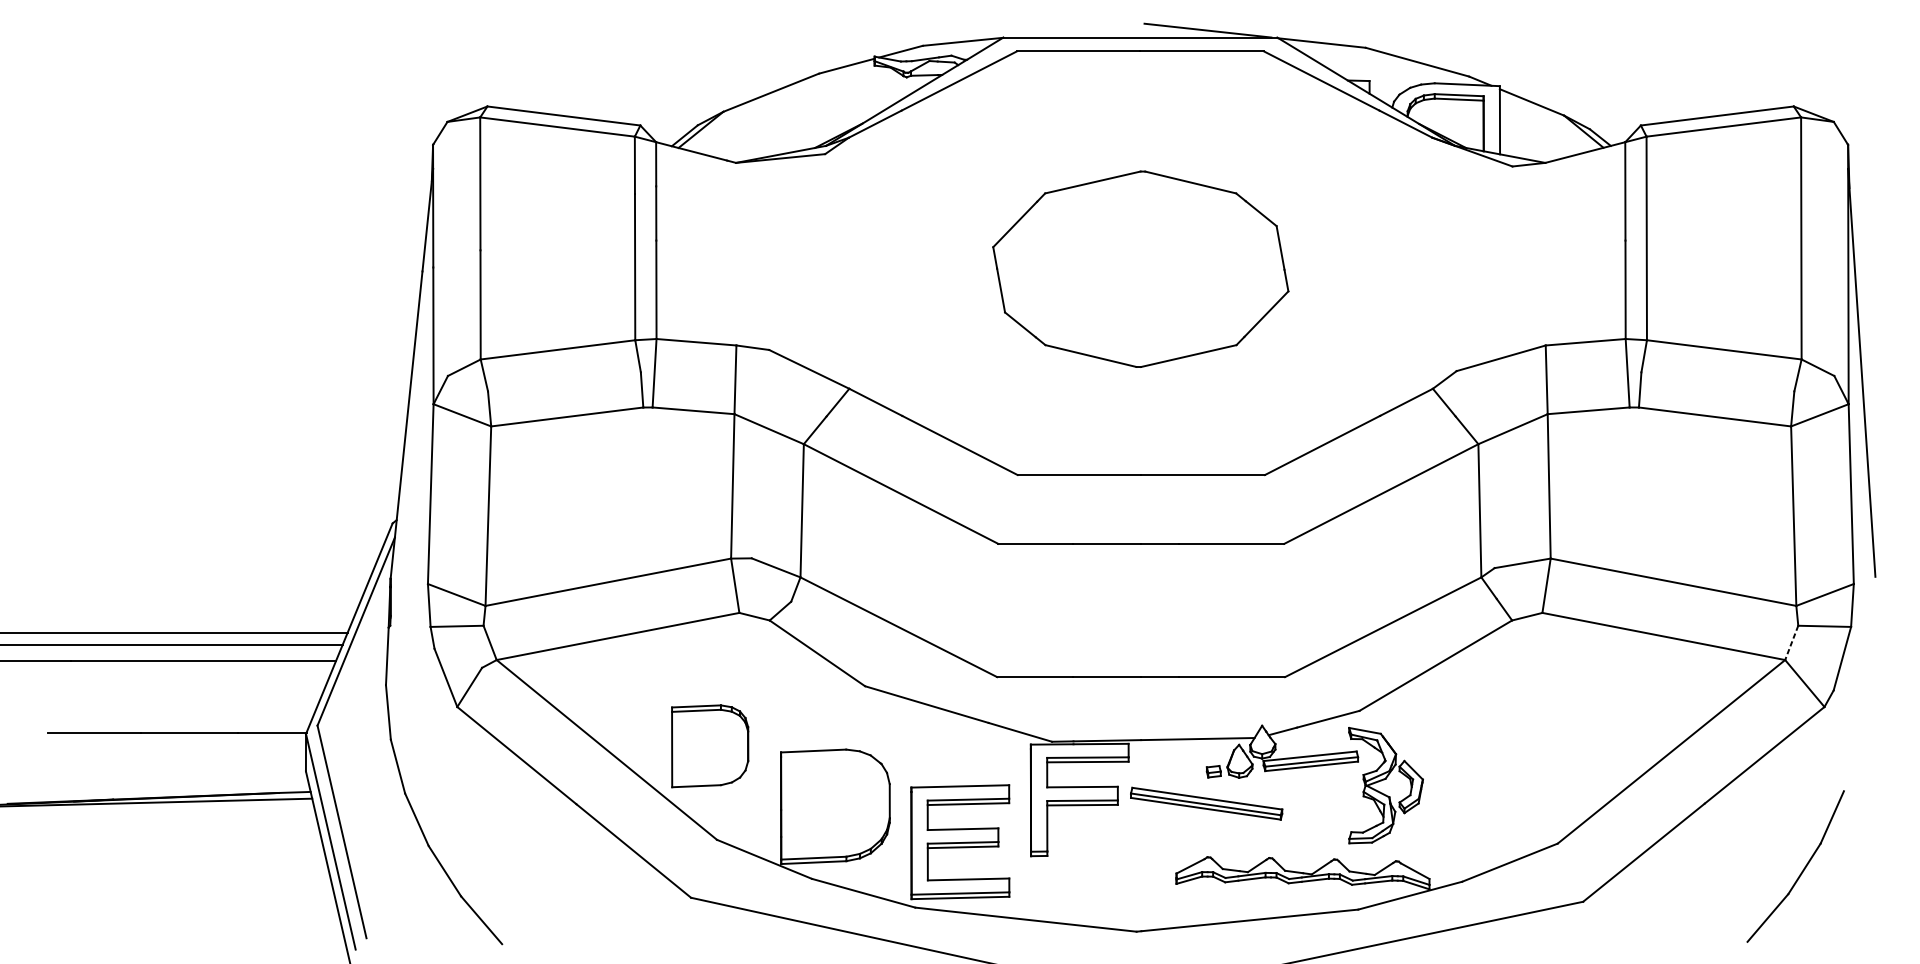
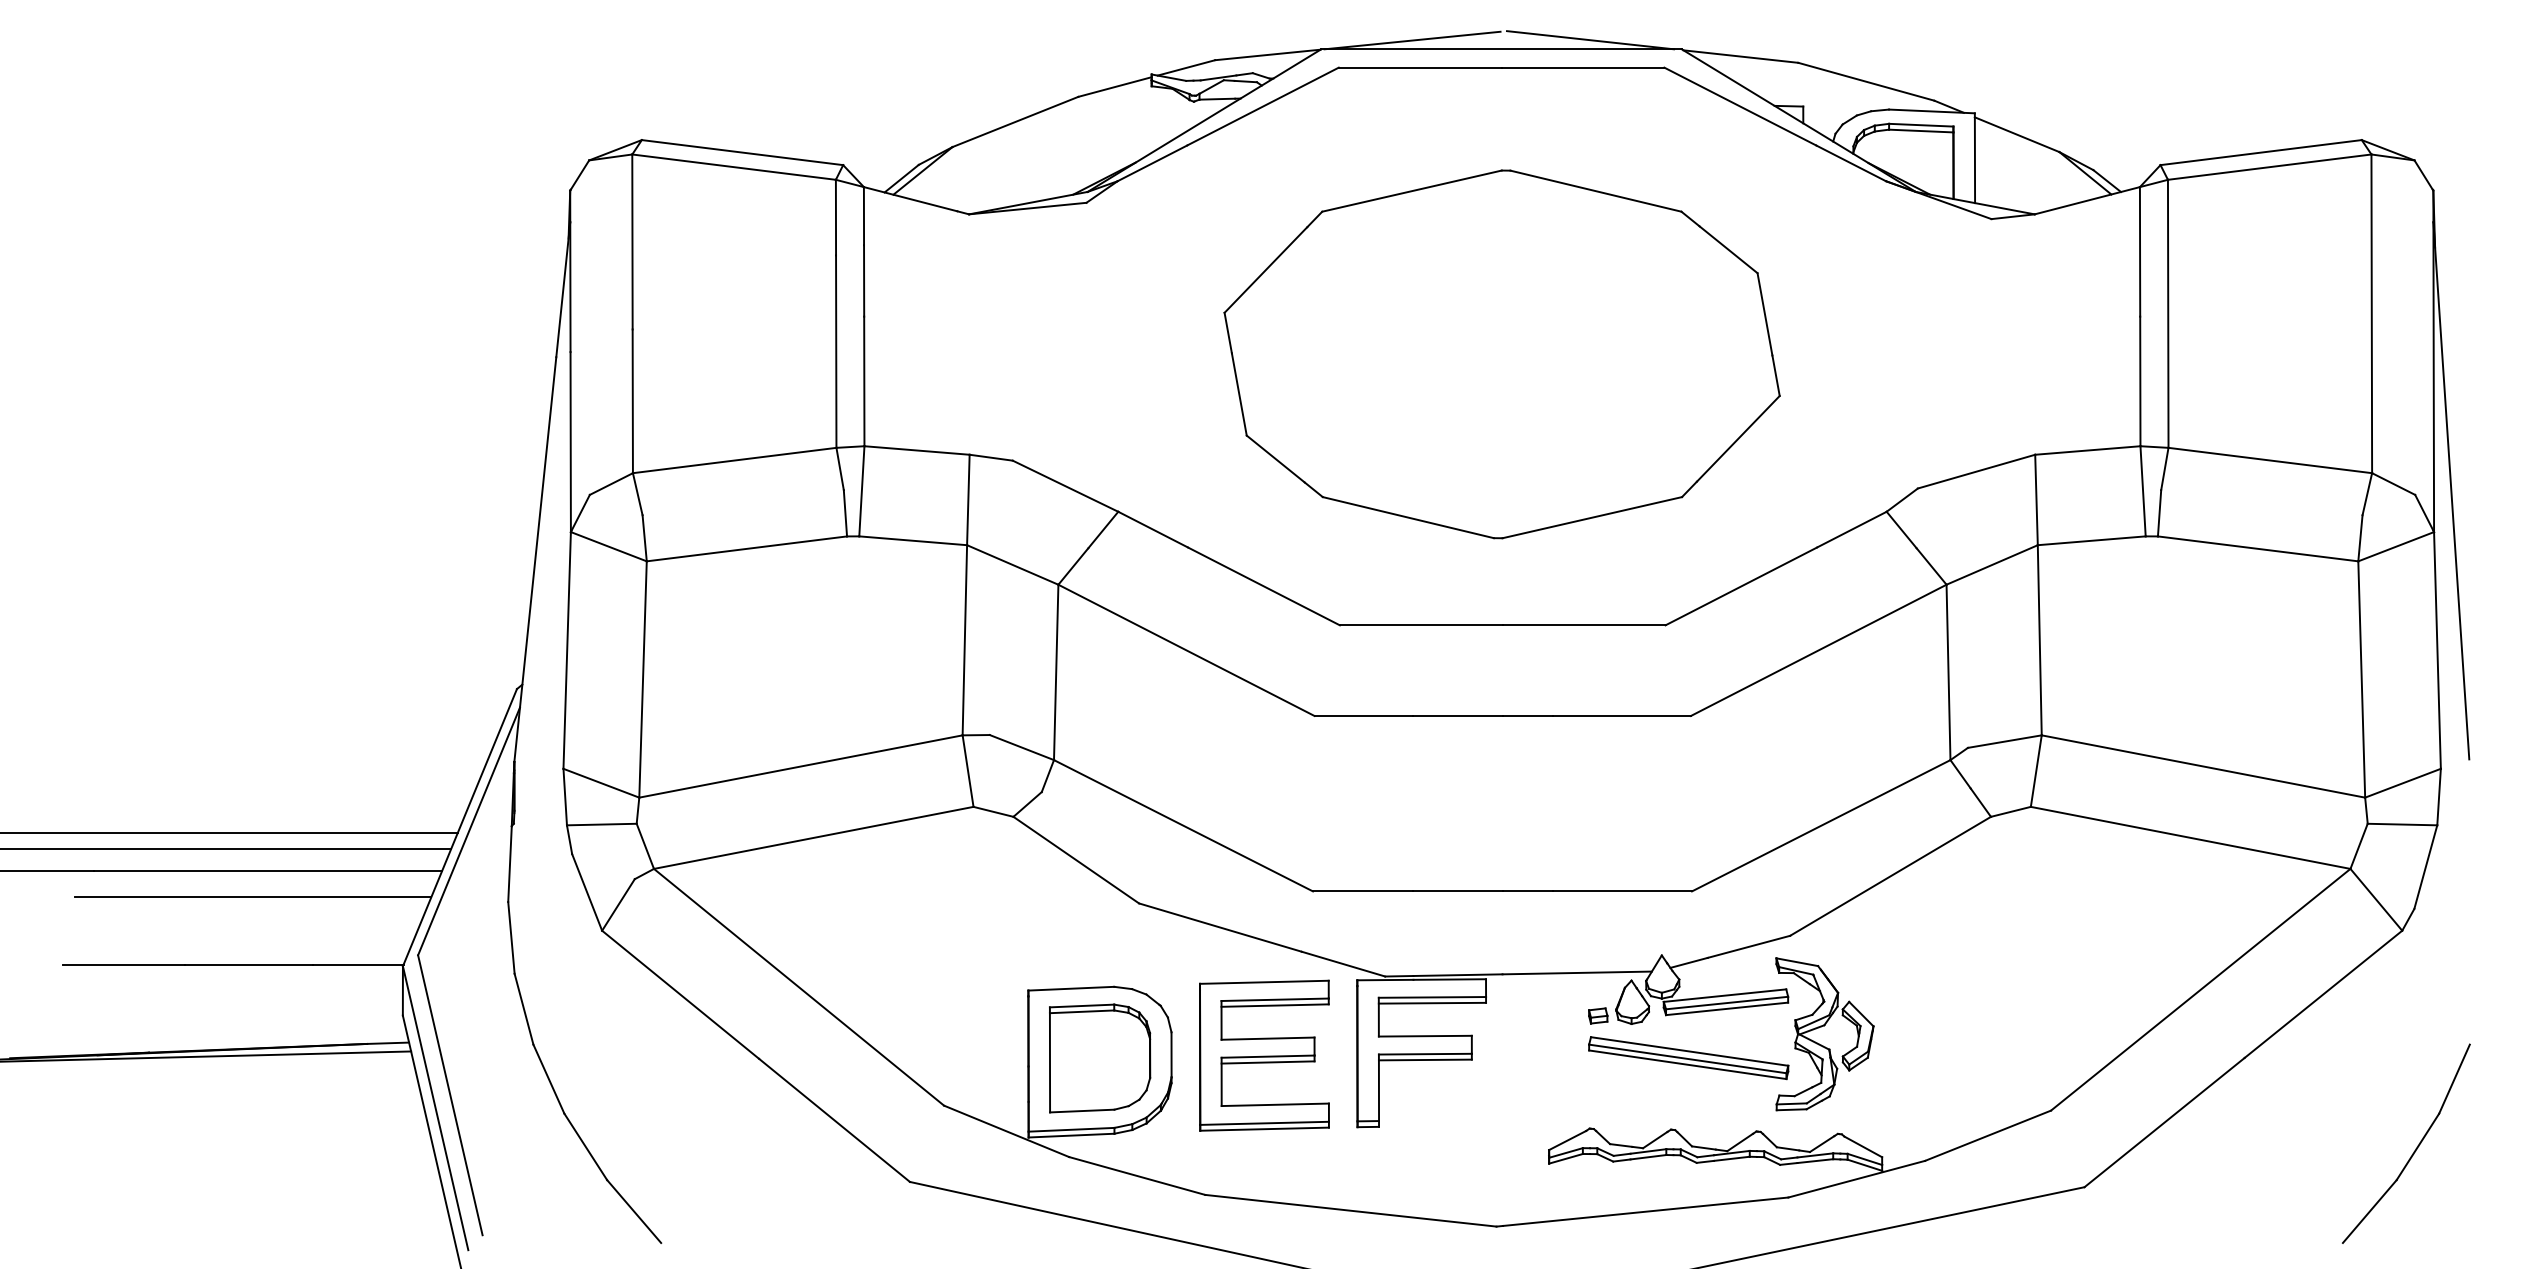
line: (1072, 30) -> (1412, 40), added
part: (1140, 269) -> (1501, 354), size x1.43
line: (1791, 643) -> (2358, 846), dashed -> solid
line: (191, 681) -> (252, 897), added
part: (710, 746) -> (1100, 1058), moved
part: (1206, 804) -> (1688, 1058), moved
part: (960, 842) -> (1264, 1055), moved
part: (1802, 870) -> (2415, 1148), moved

